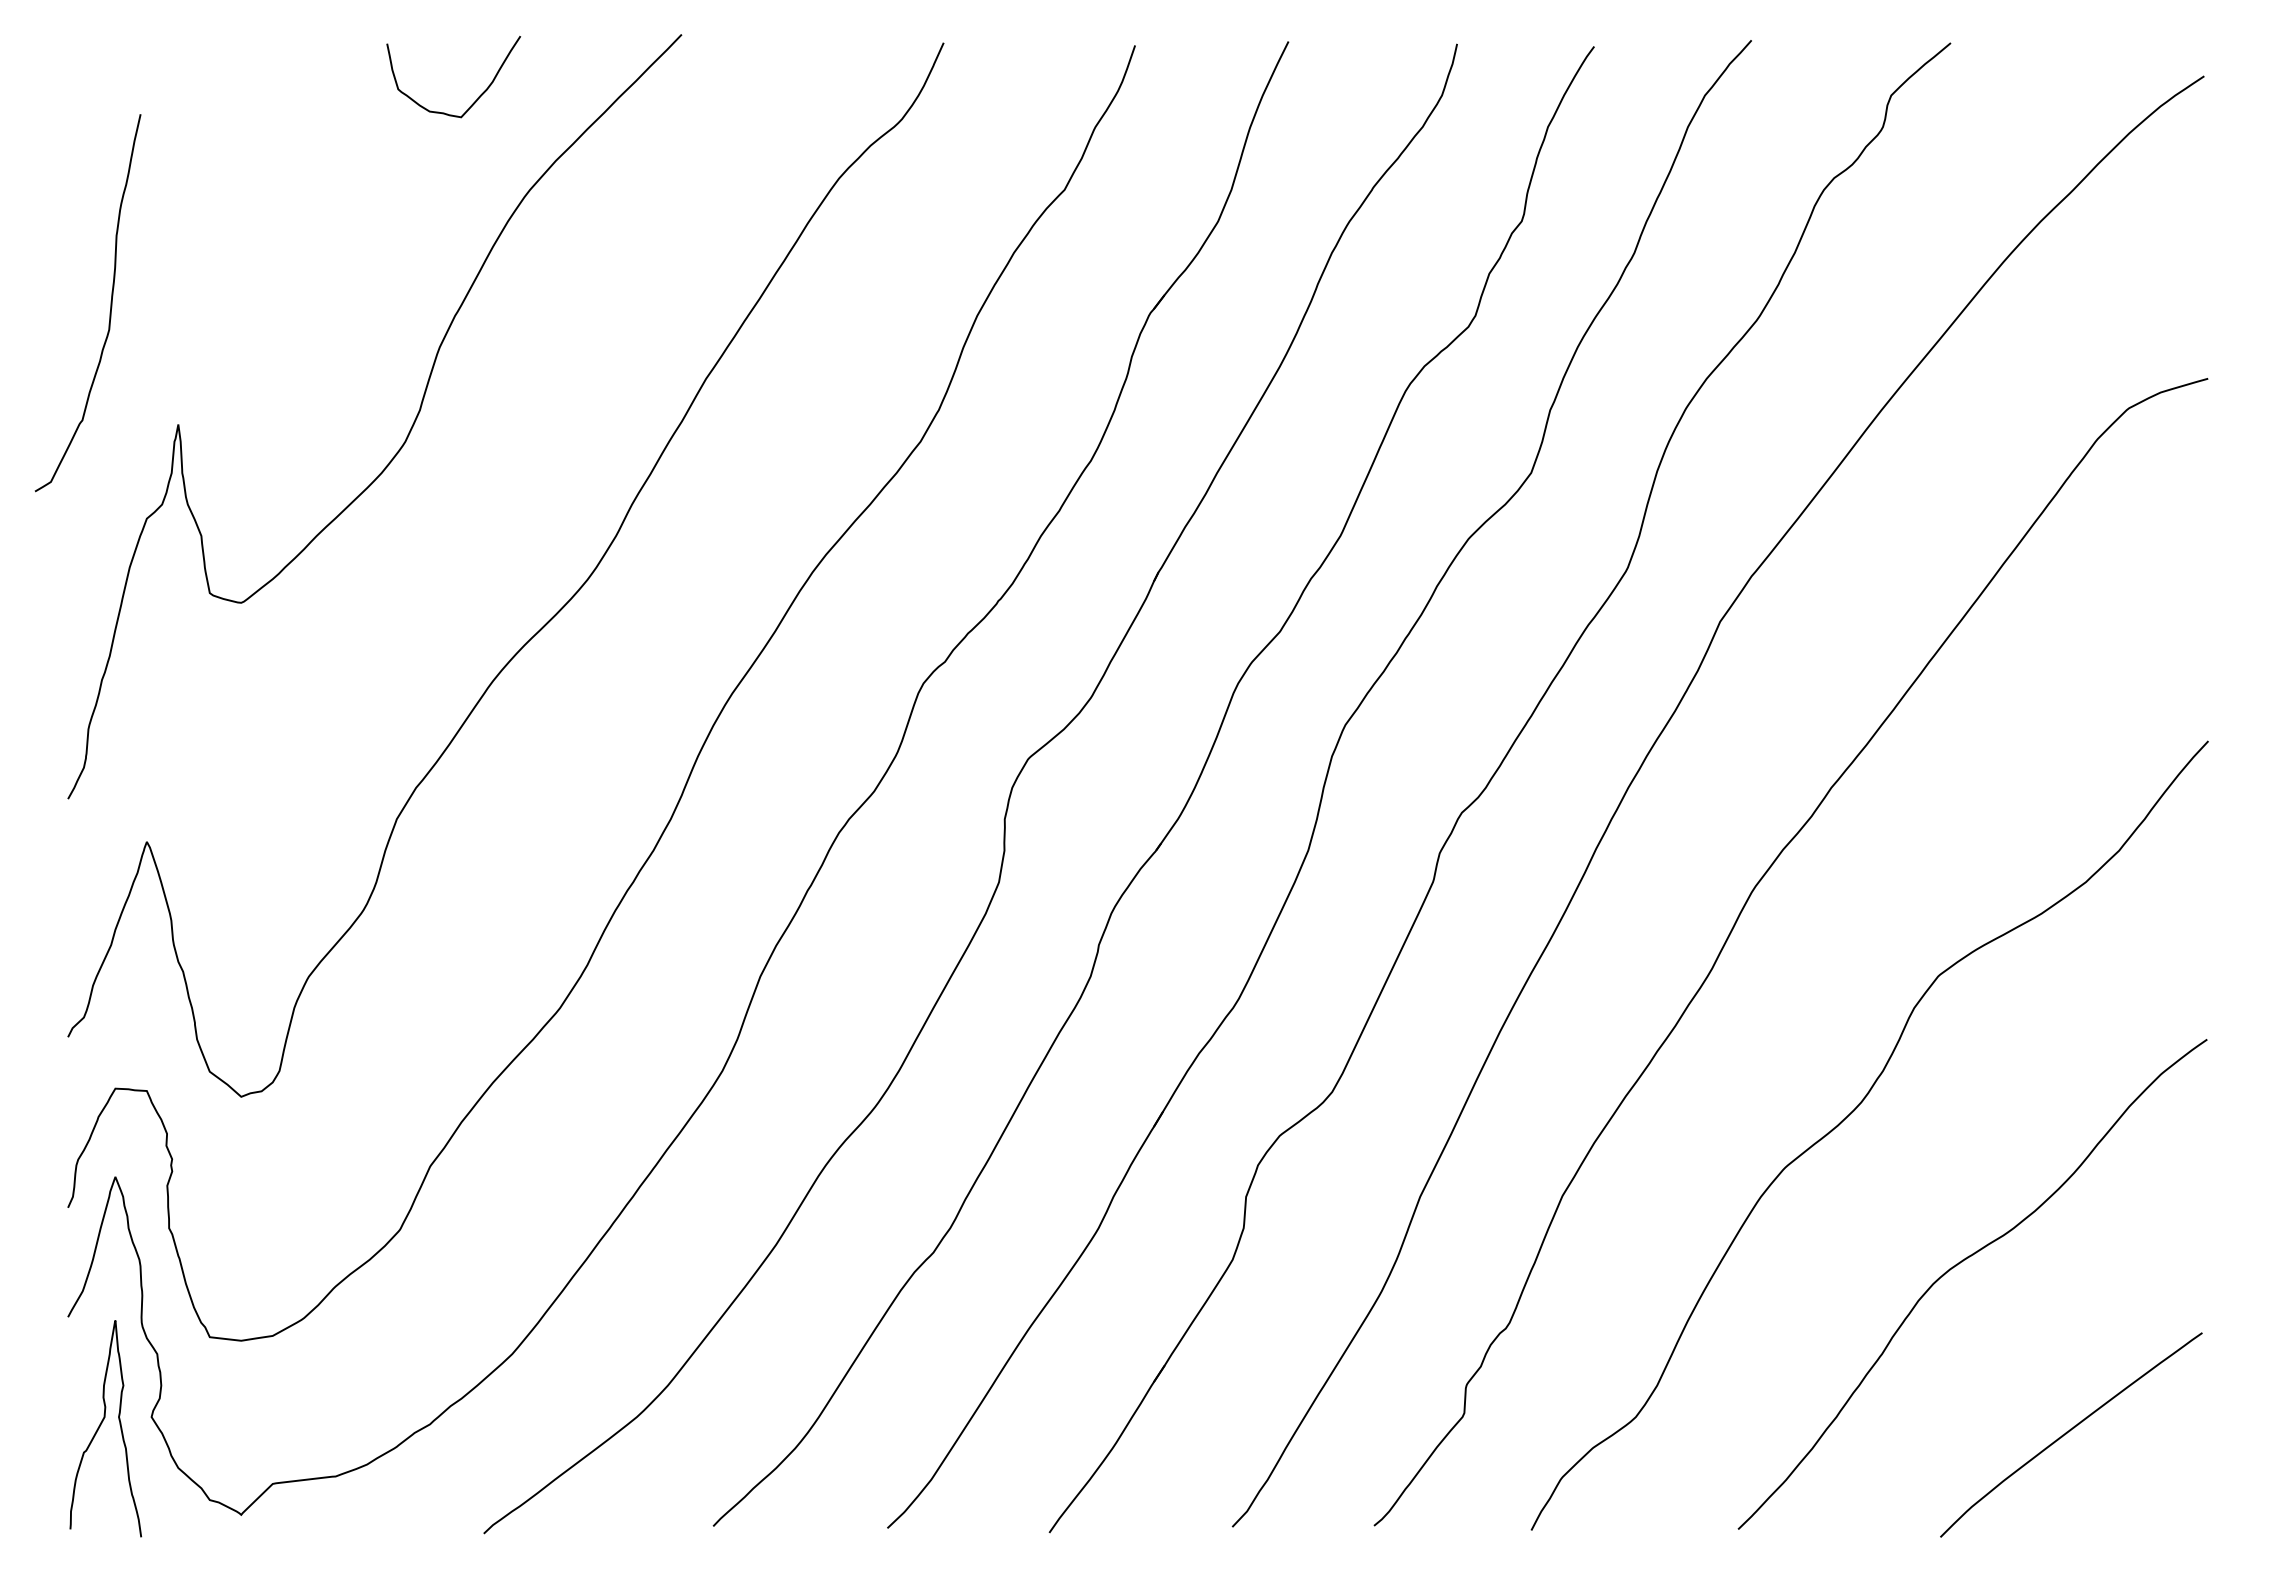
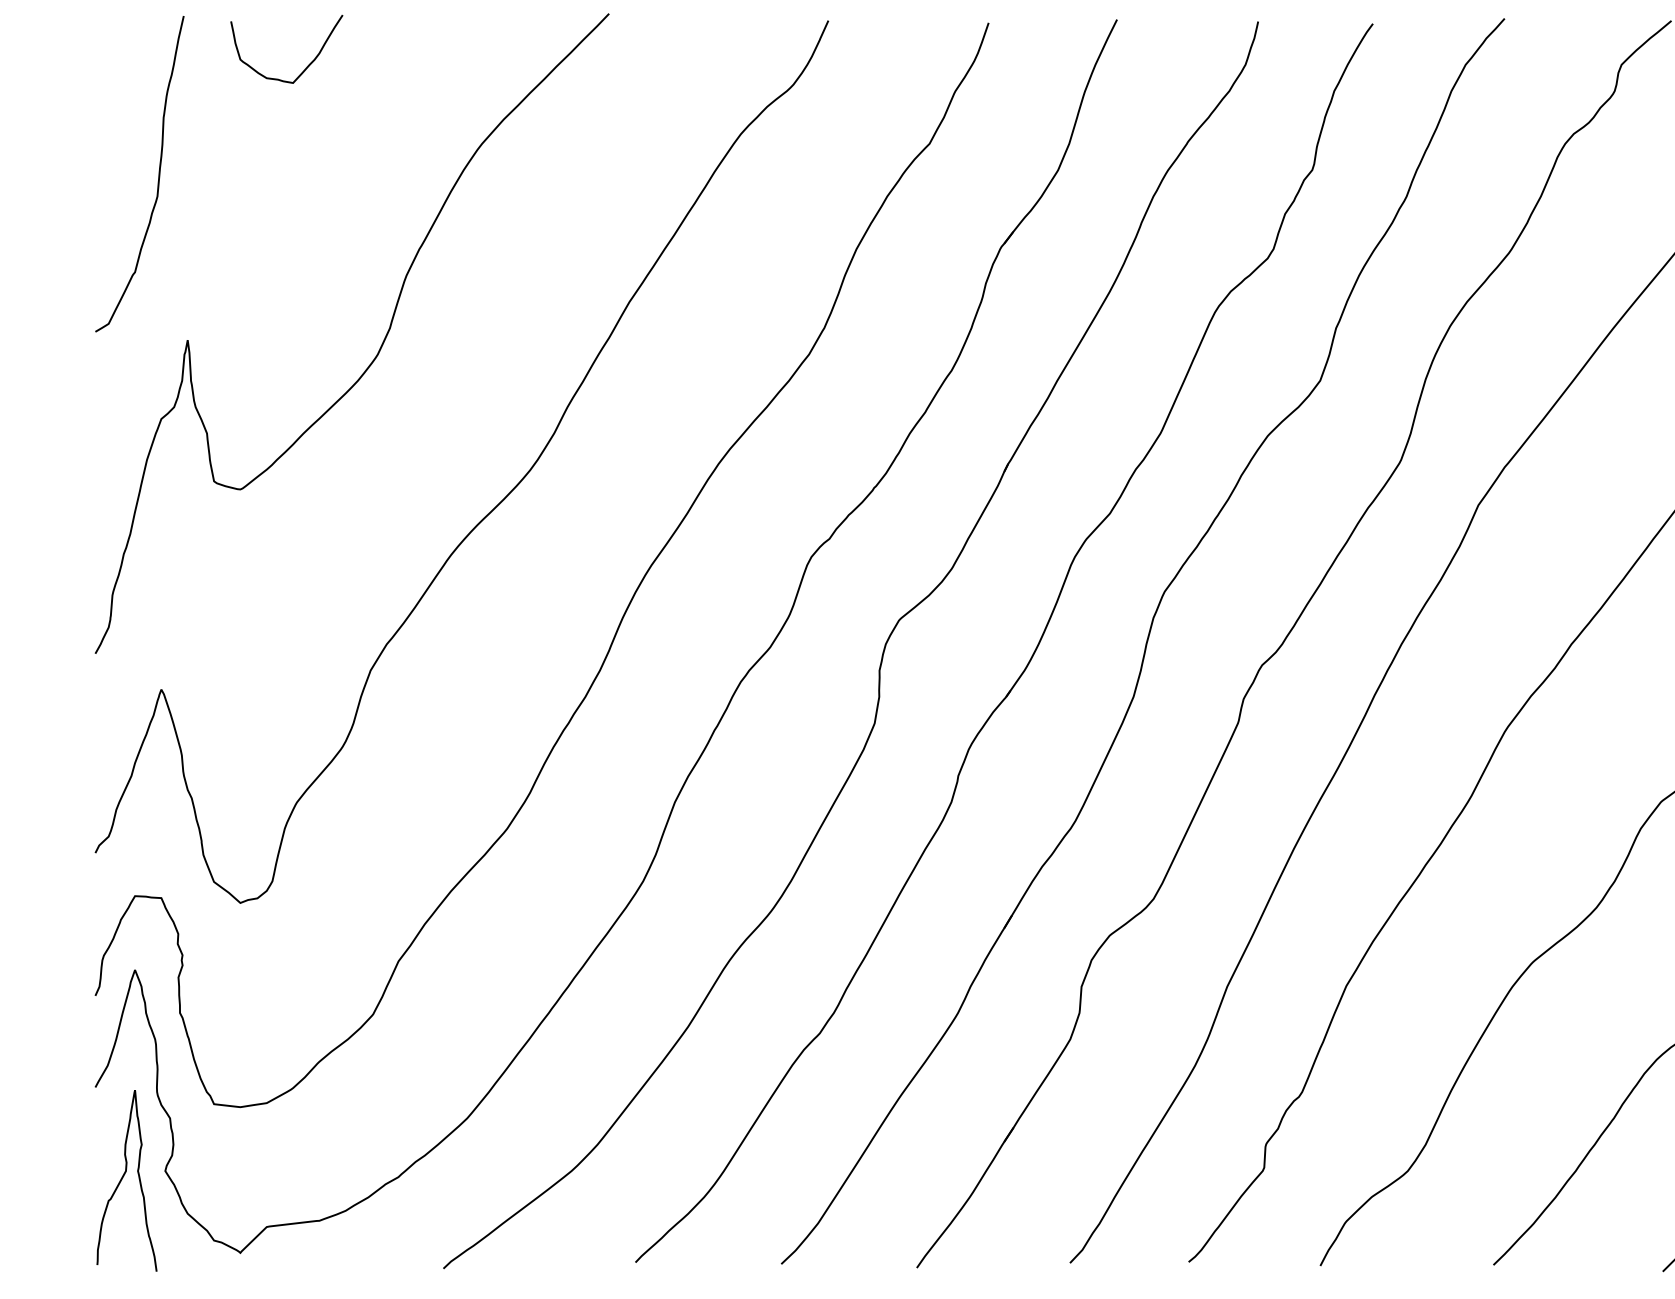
curve: (478, 96) -> (307, 65), moved
curve: (110, 303) -> (158, 174), moved

